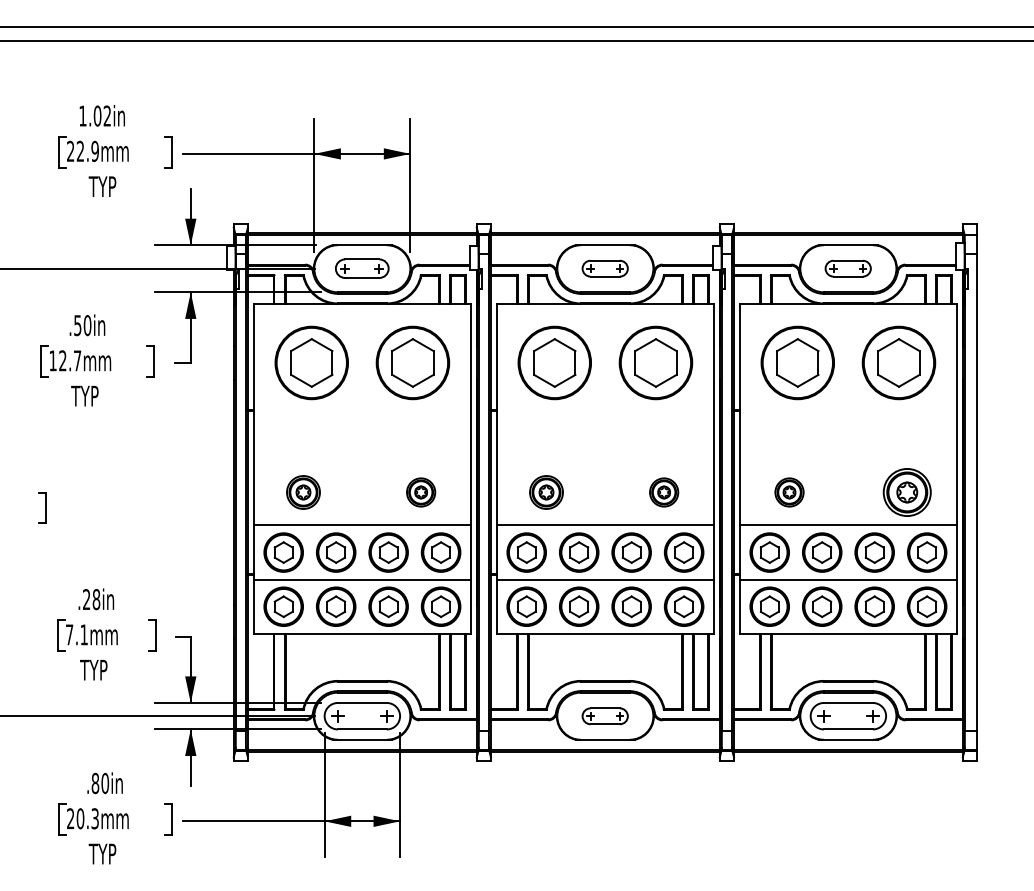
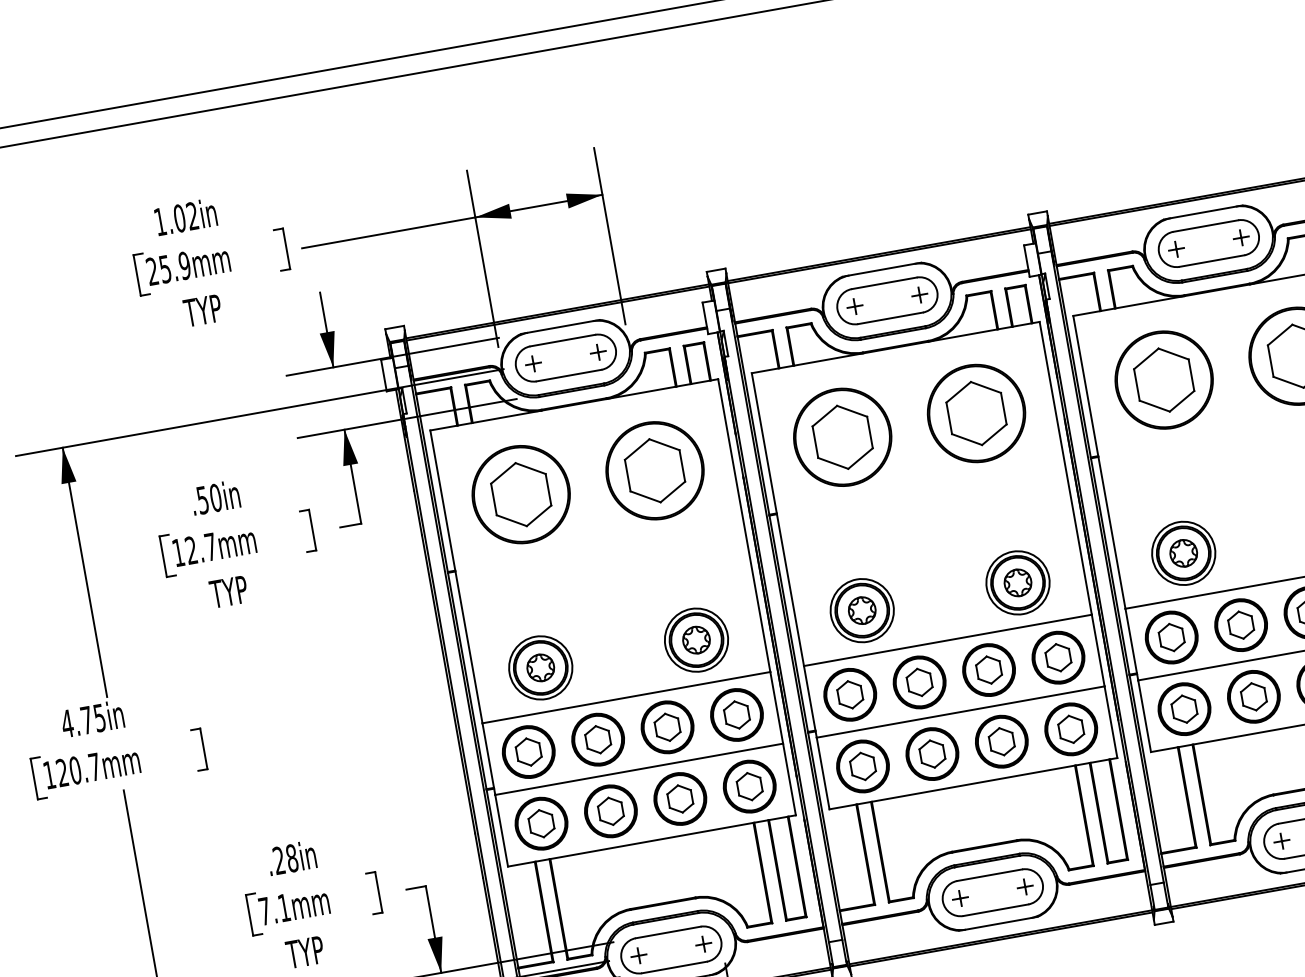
text: (80, 150) -> (165, 268), 22.9mm -> 25.9mm
part: (361, 268) -> (564, 357), size x1.43
part: (604, 268) -> (886, 300), size x1.67
part: (847, 268) -> (1207, 243), size x1.67
part: (303, 492) -> (540, 667), size x1.43
part: (420, 492) -> (695, 640), size x1.67
part: (546, 492) -> (862, 610), size x1.43
part: (663, 492) -> (1017, 583), size x1.67
part: (789, 492) -> (1183, 553), size x1.67
part: (604, 716) -> (991, 893), size x1.67

